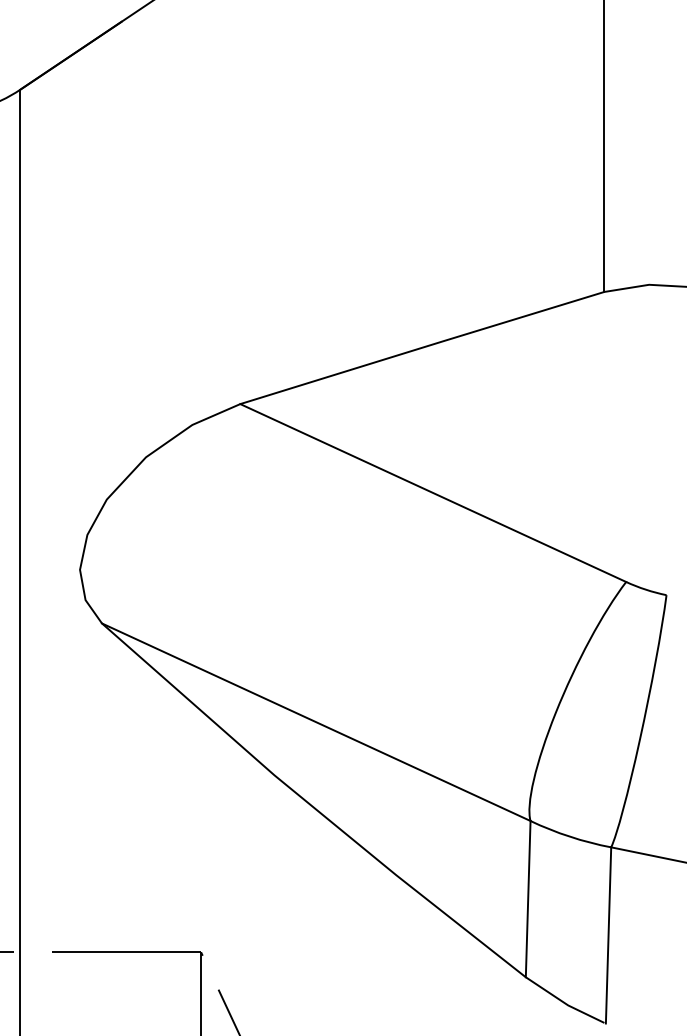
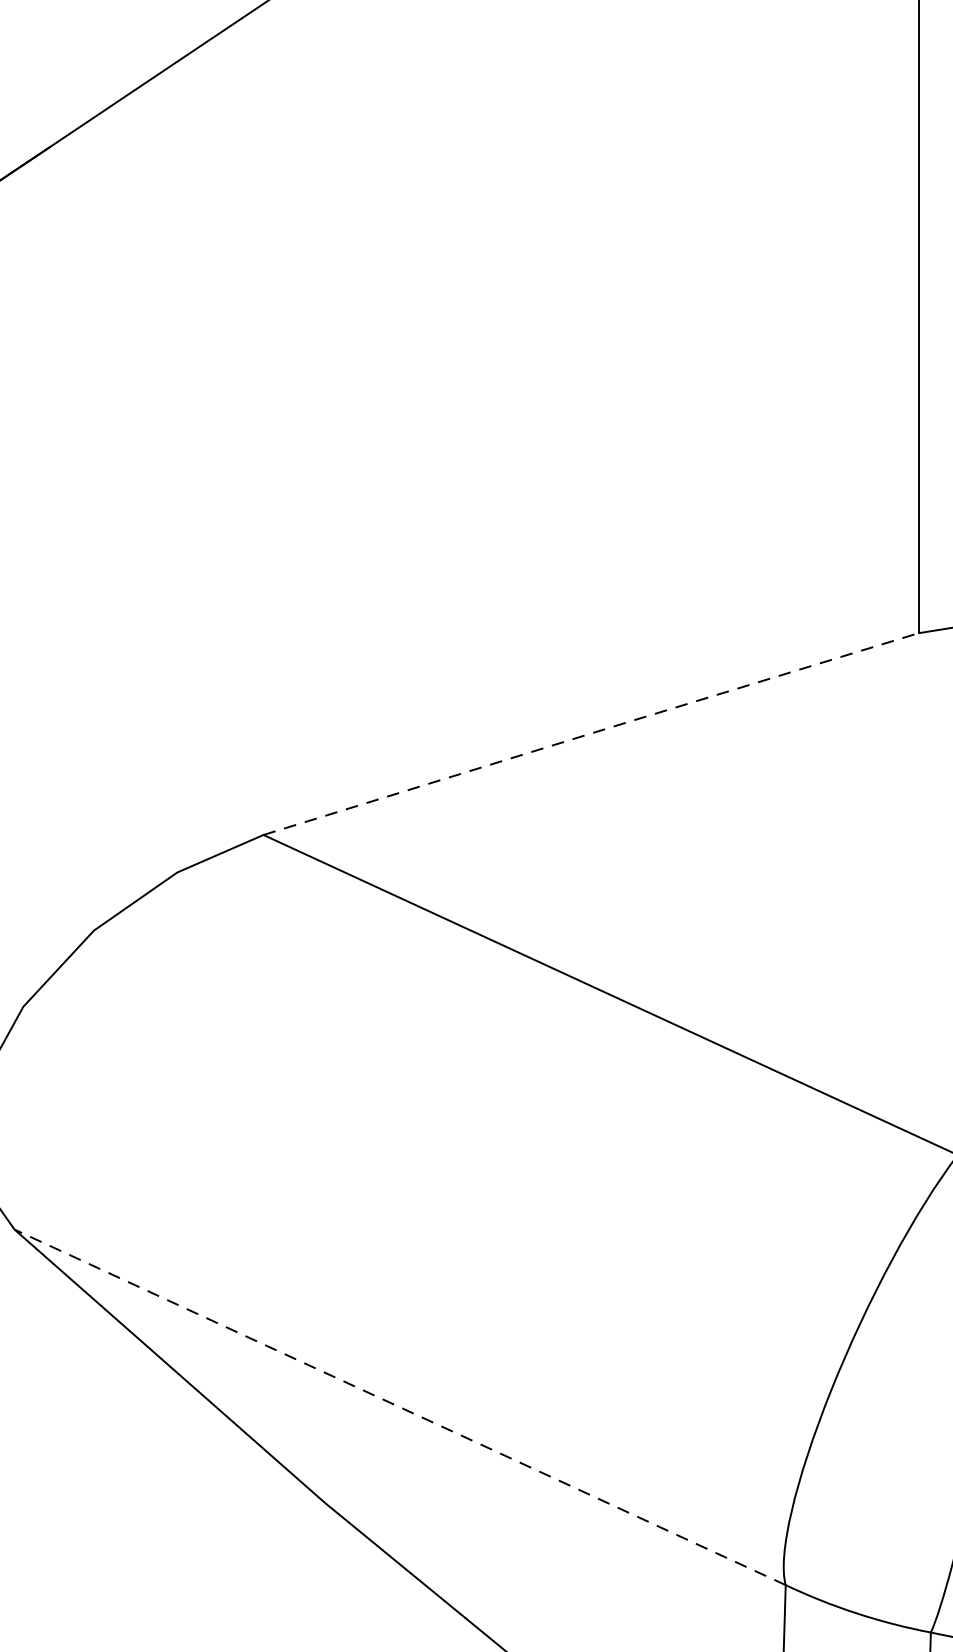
line: (423, 347) -> (593, 733), solid -> dashed
line: (316, 722) -> (400, 1407), solid -> dashed

